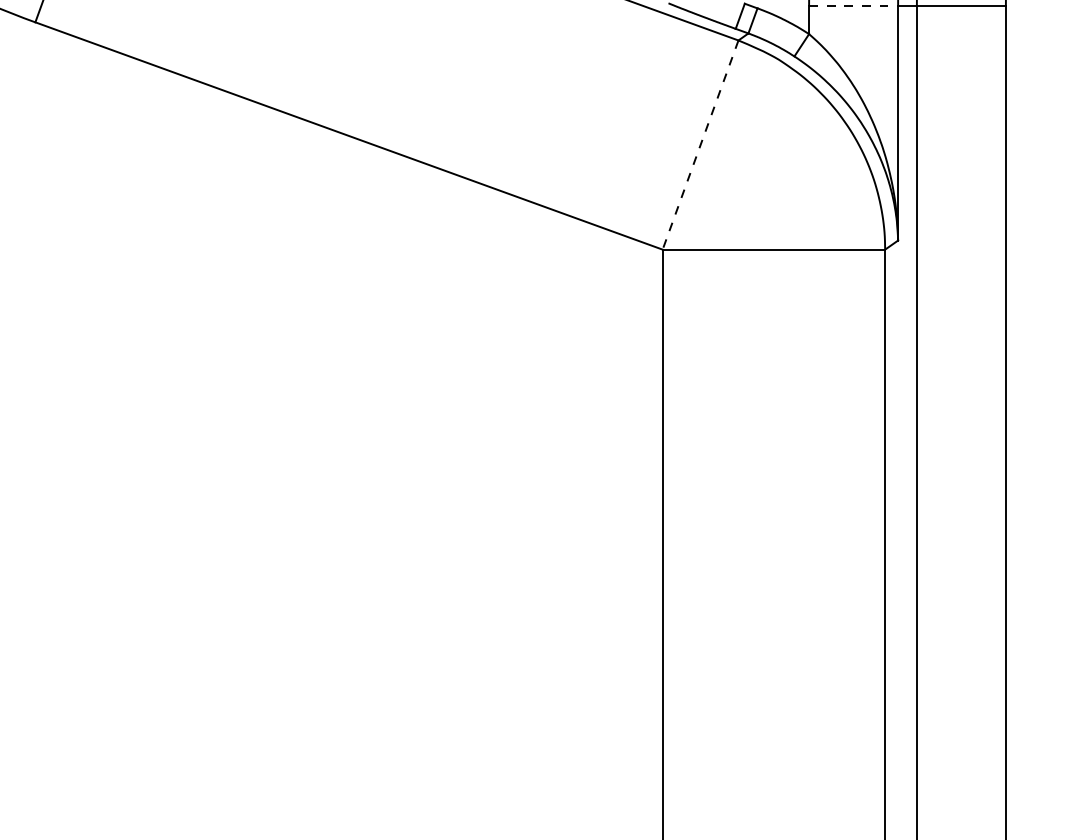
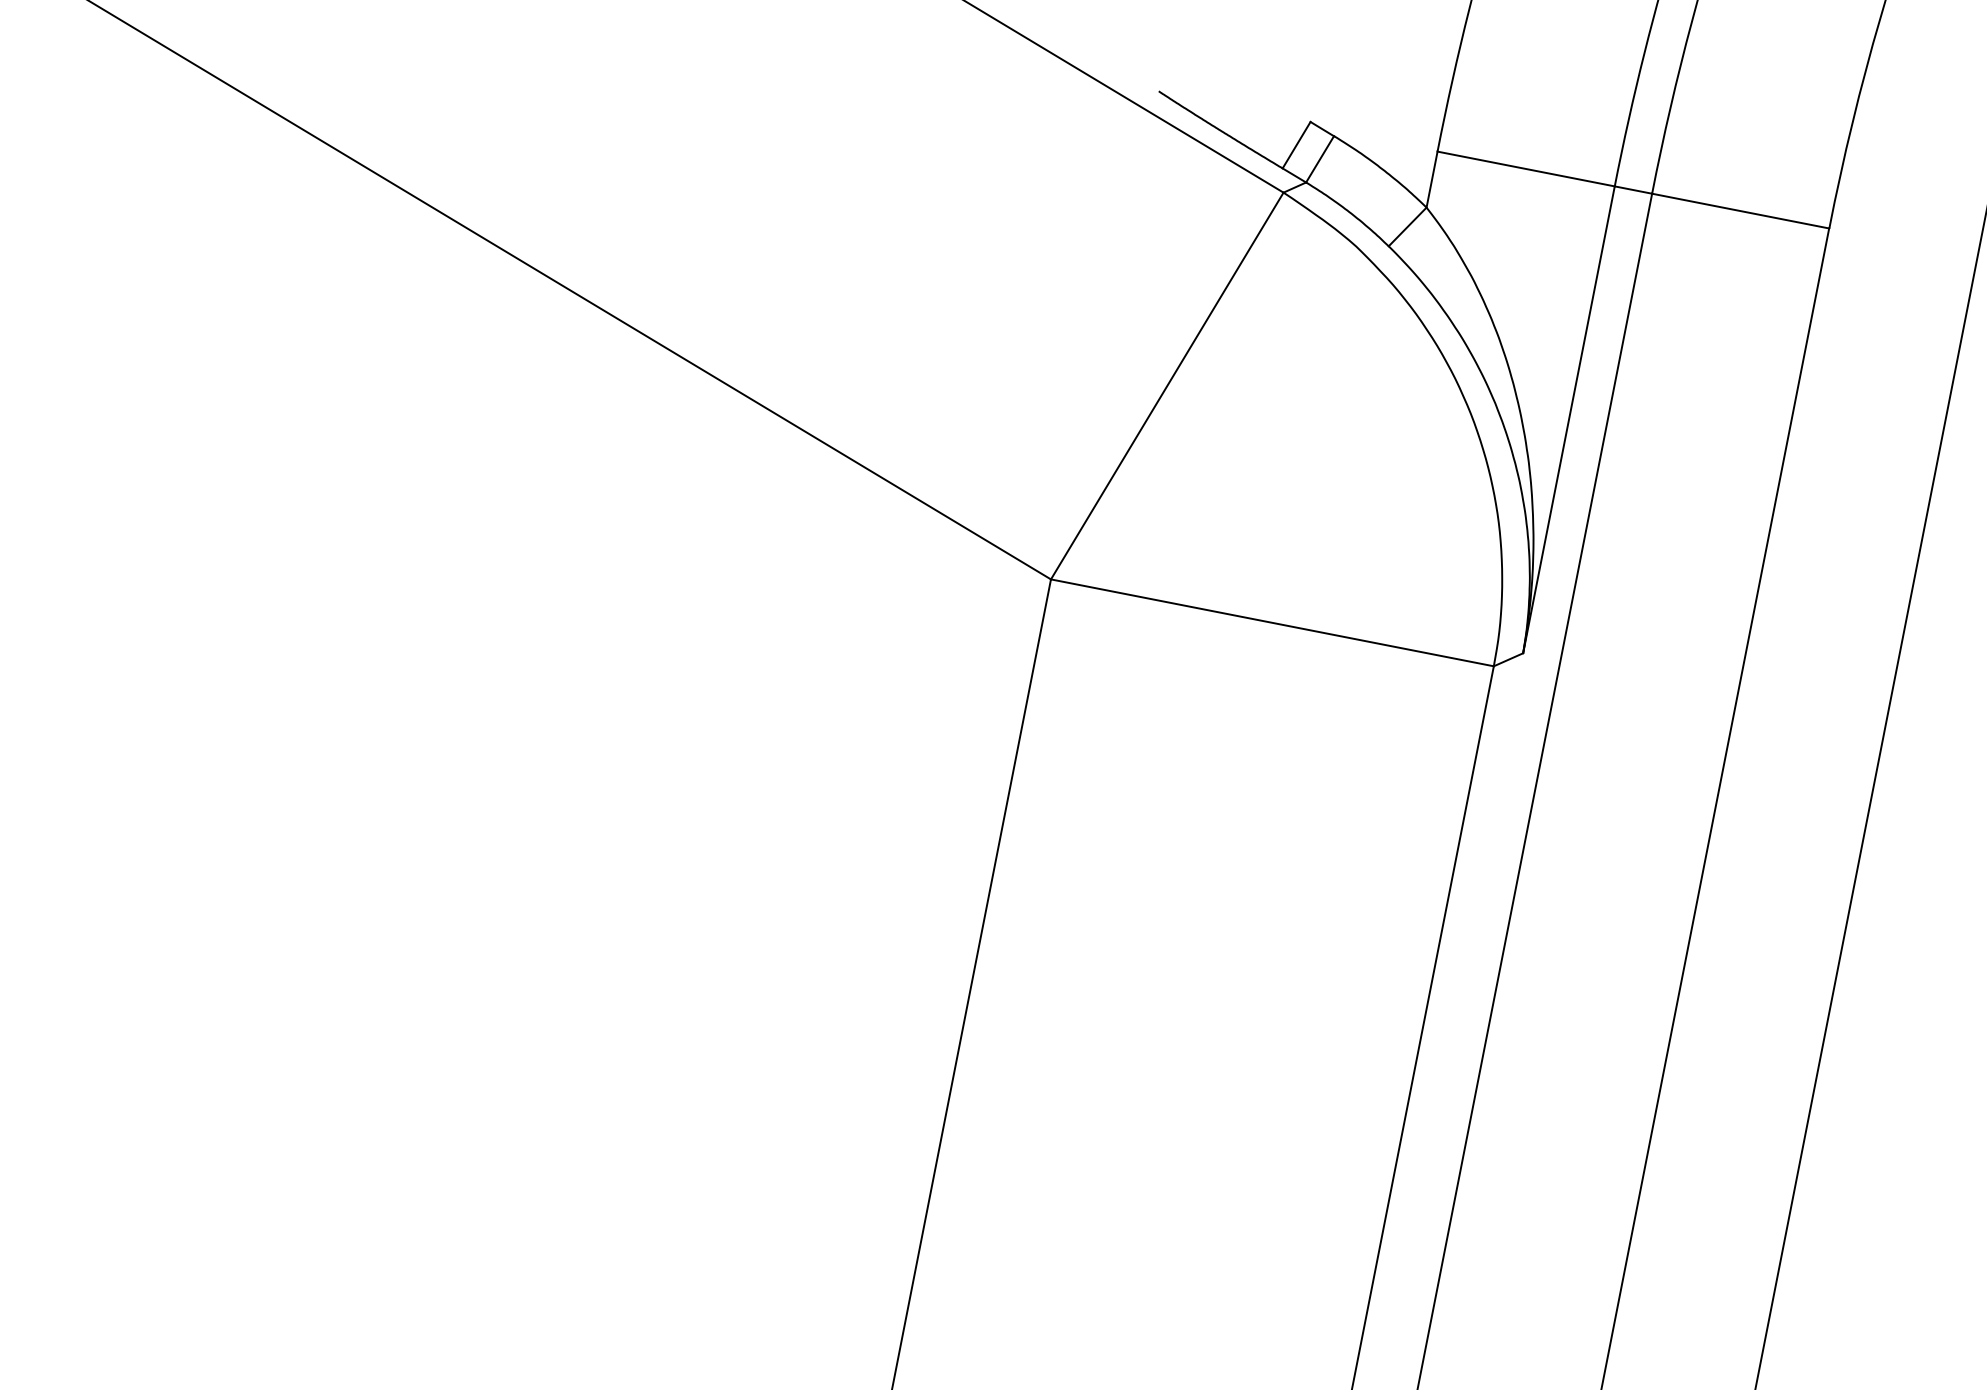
line: (853, 6) -> (1525, 169), dashed -> solid
line: (700, 145) -> (1166, 386), dashed -> solid

